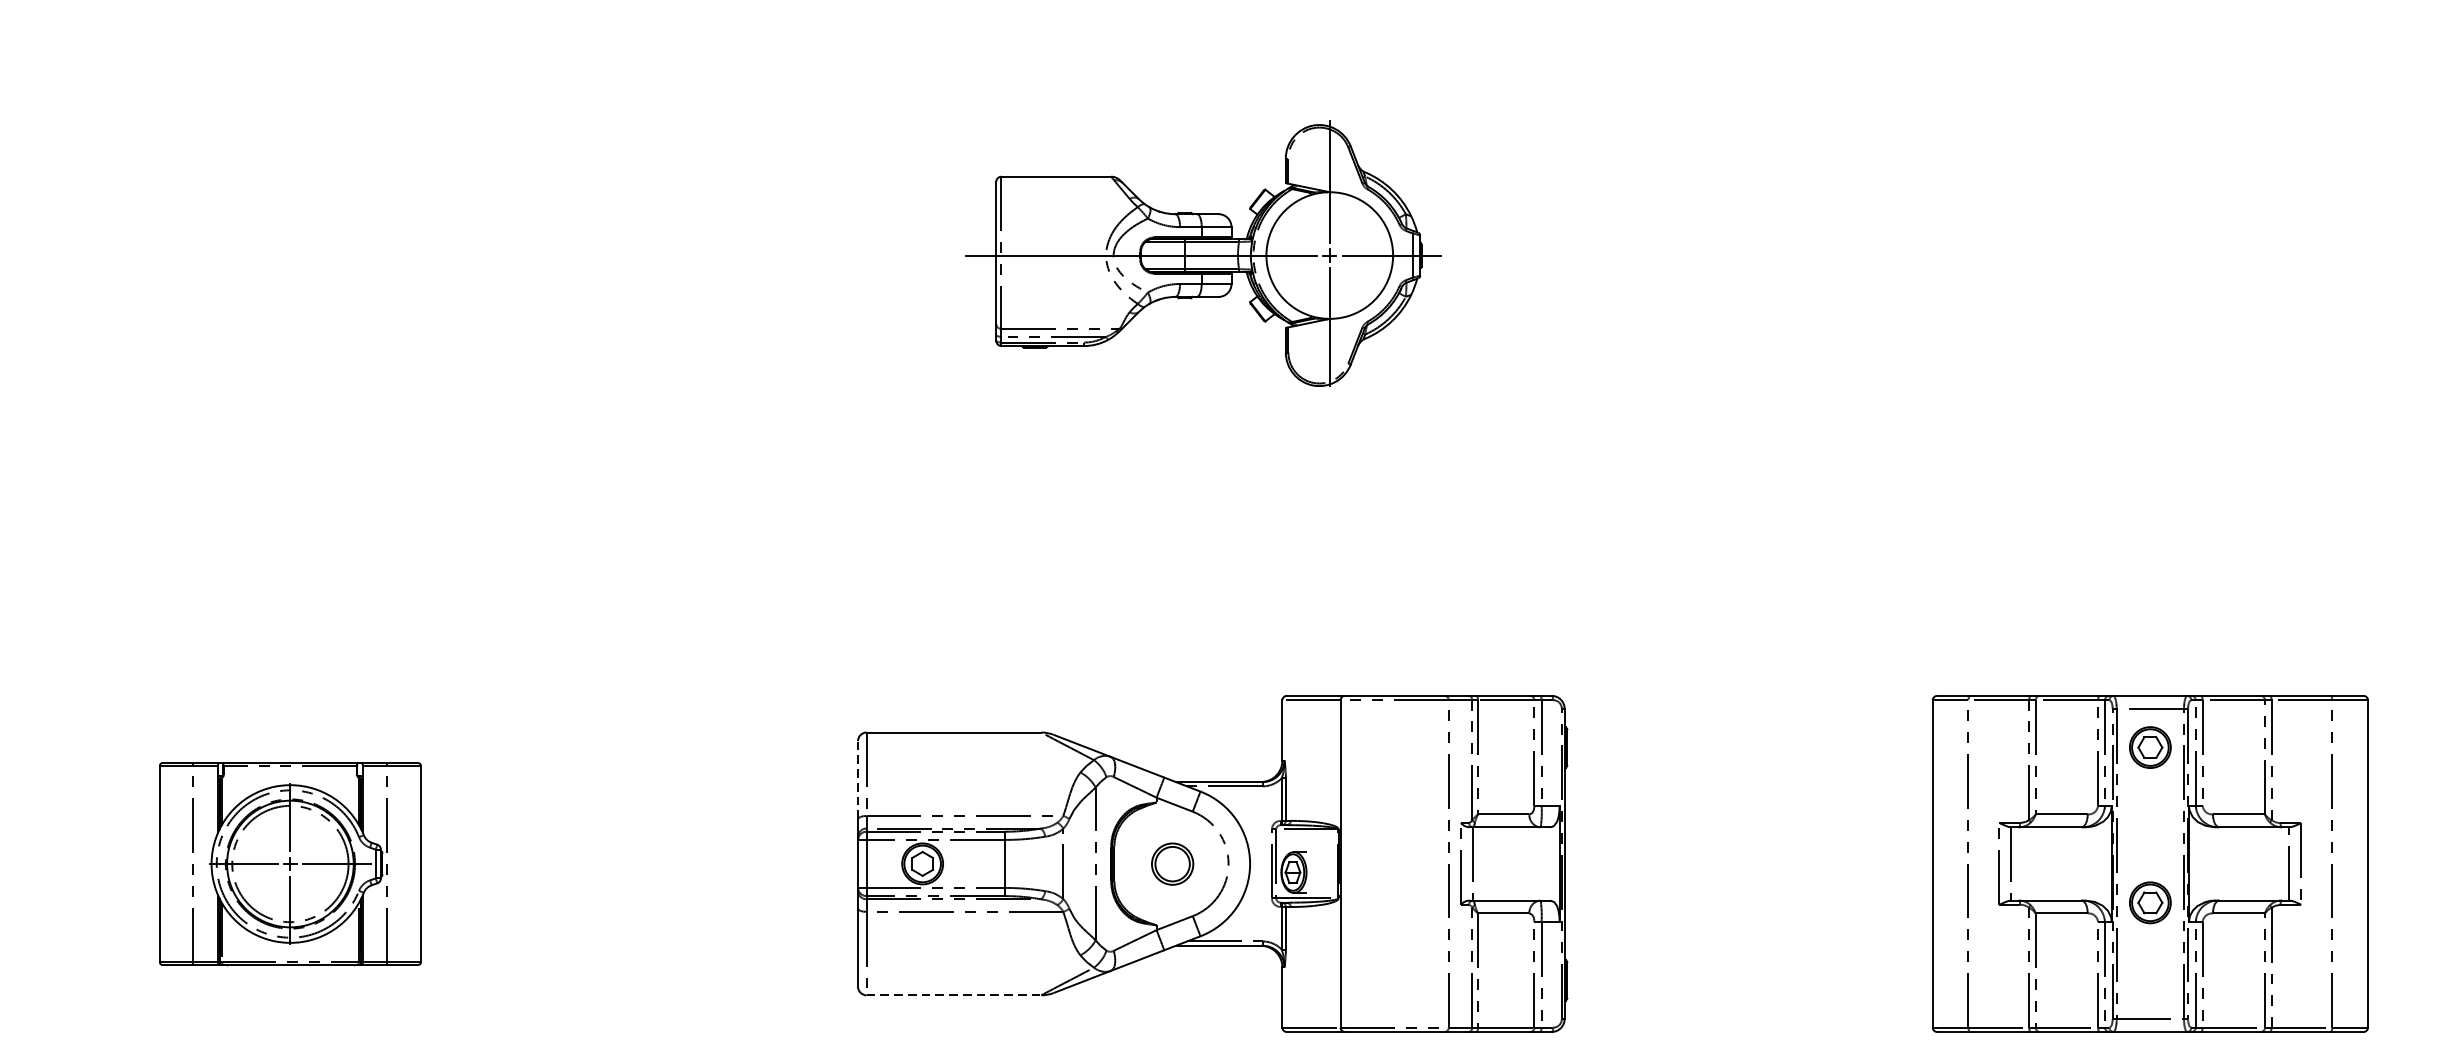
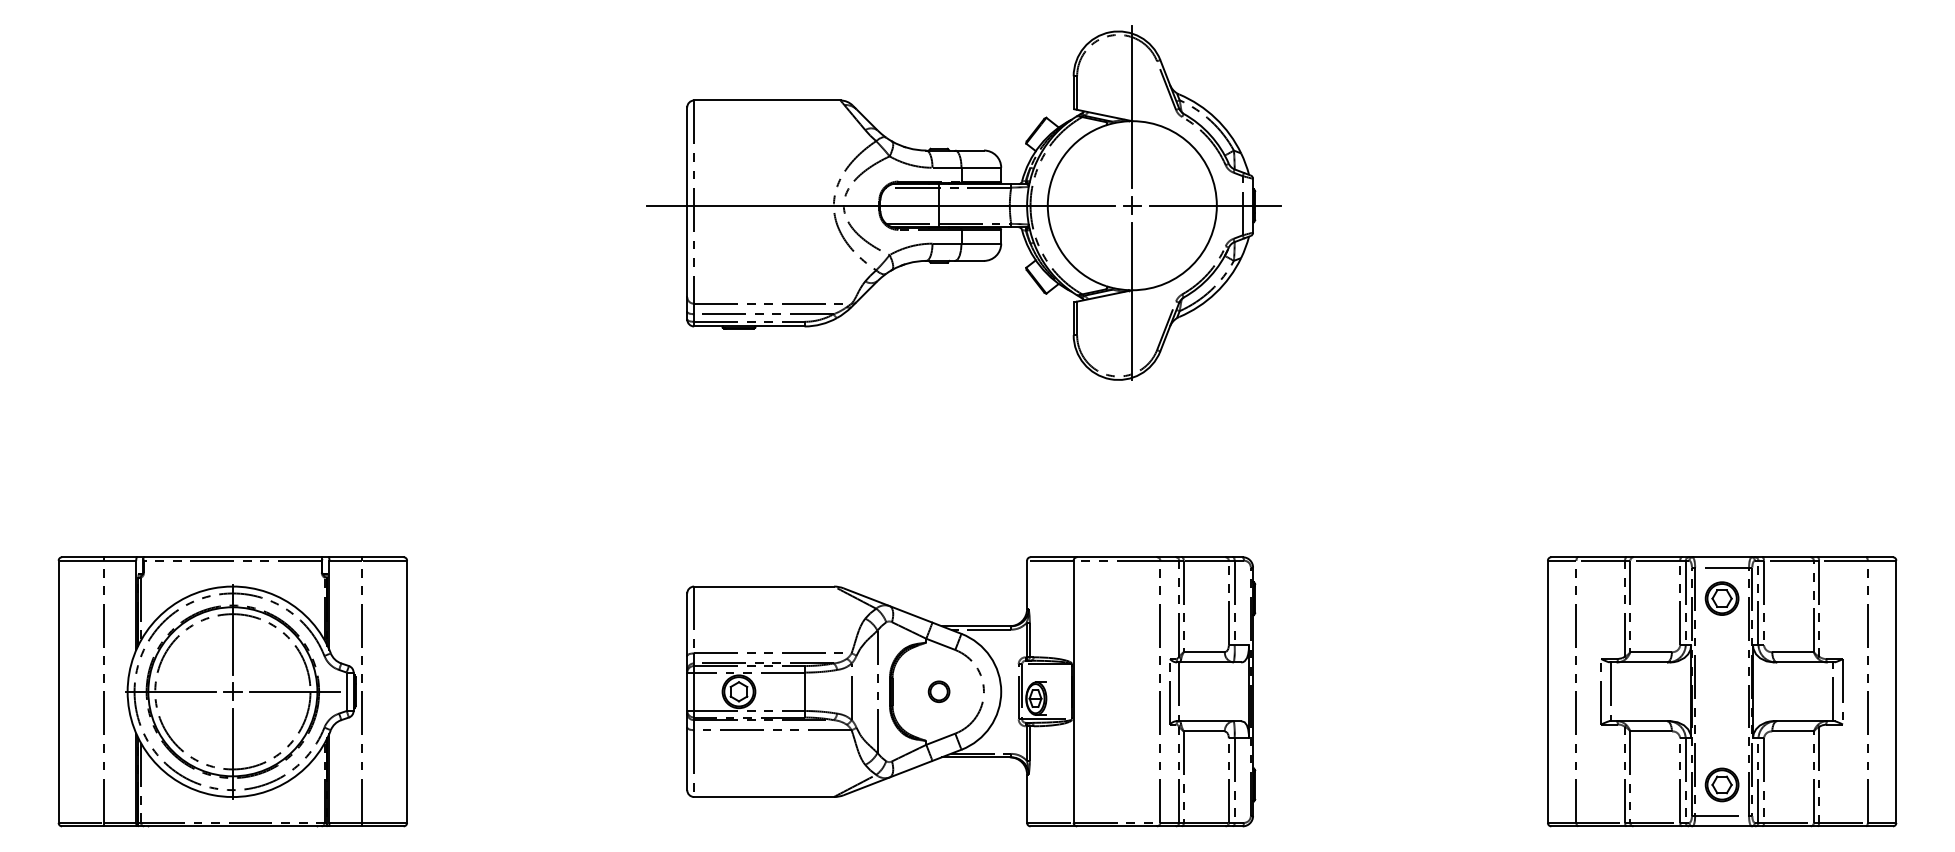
part: (1203, 252) -> (963, 202), size x1.67
line: (858, 779) -> (687, 624), dashed -> solid
part: (290, 863) -> (232, 691), size x1.67
part: (1171, 863) -> (938, 691), size x0.62
part: (2149, 902) -> (1721, 784), moved
line: (954, 995) -> (764, 797), dashed -> solid

